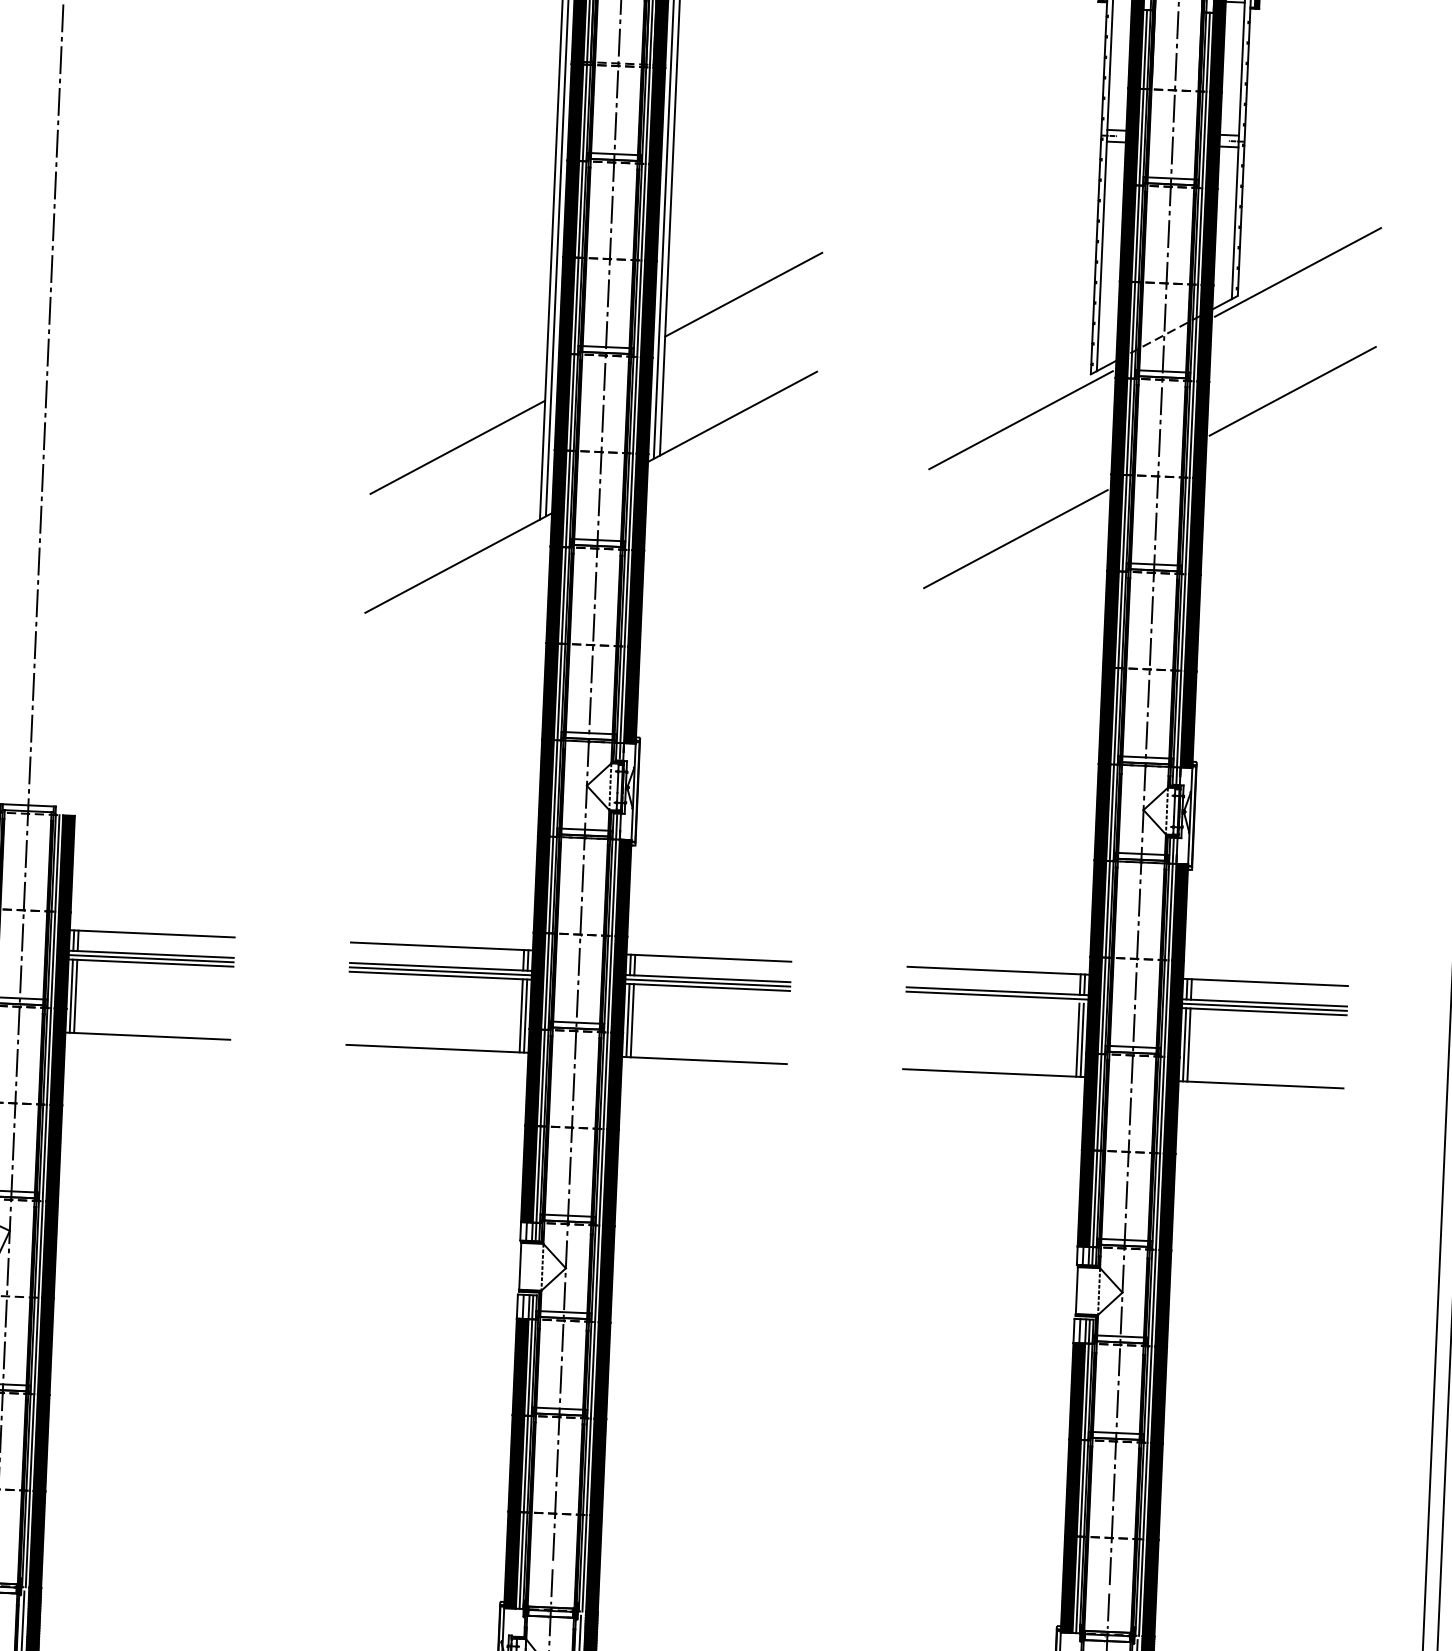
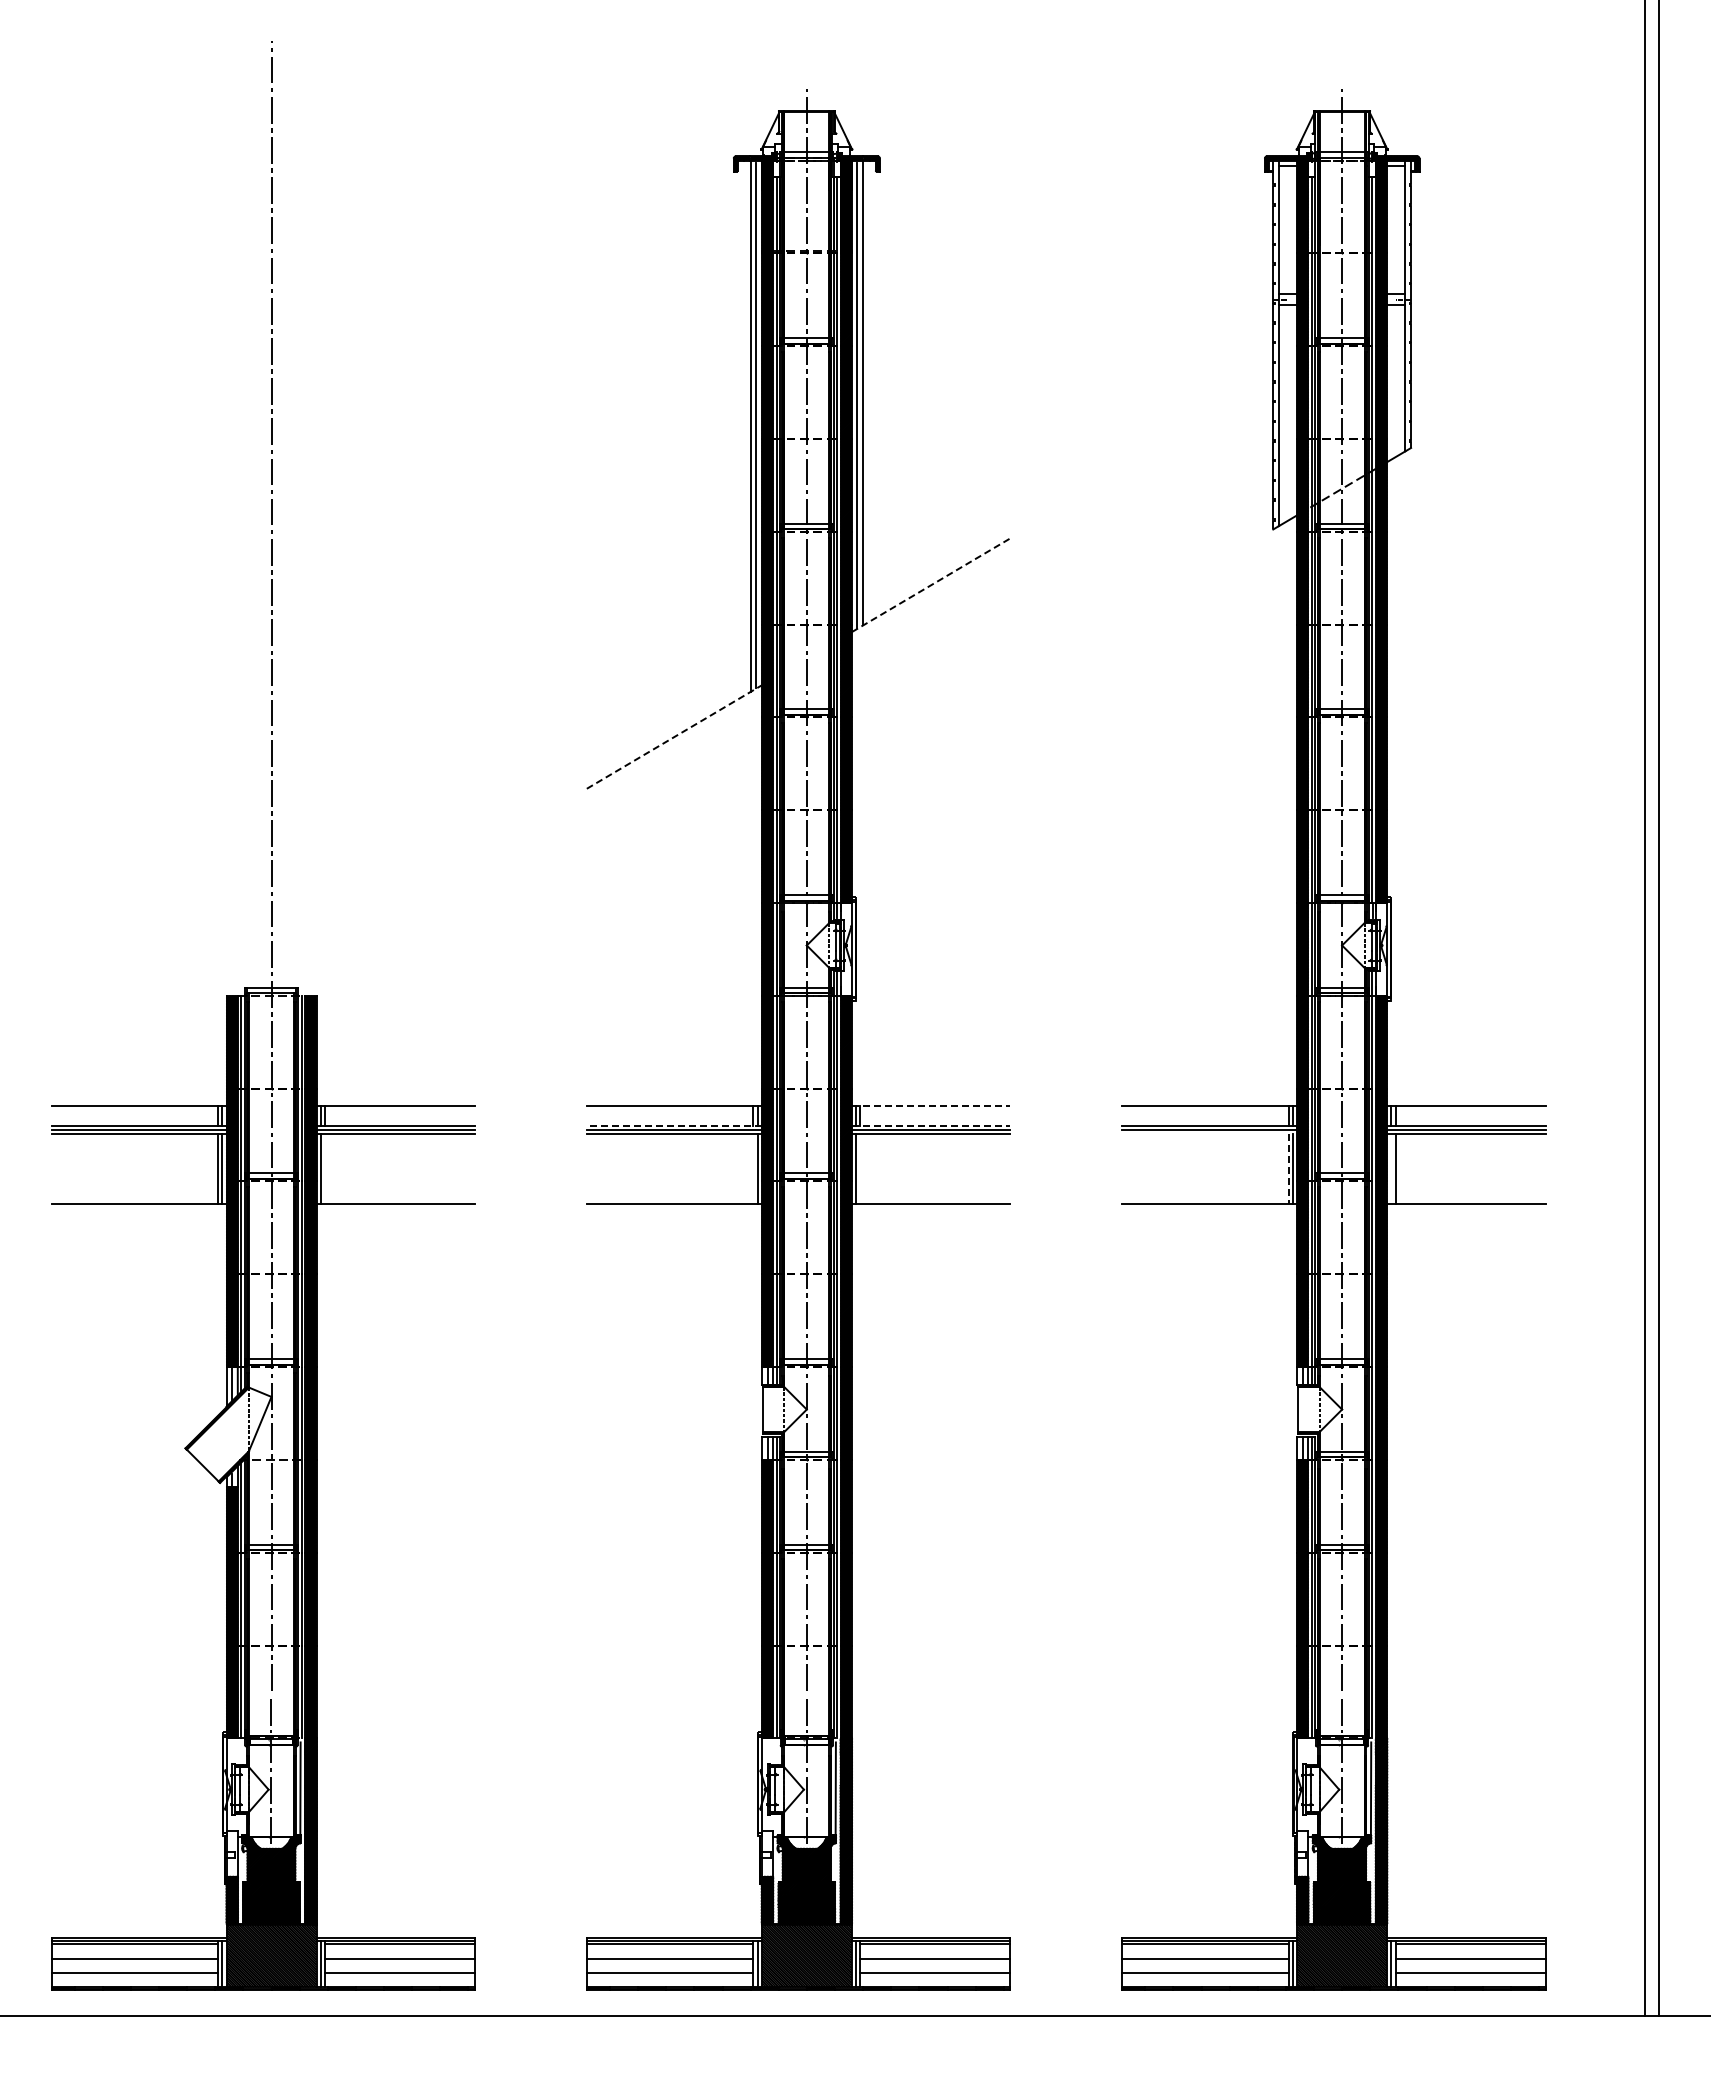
line: (1297, 271) -> (1467, 422), removed
line: (743, 294) -> (936, 467), removed
line: (1292, 391) -> (1467, 537), removed
line: (732, 417) -> (931, 585), solid -> dashed
line: (1021, 420) -> (1208, 576), removed
line: (457, 446) -> (668, 625), removed
line: (1016, 538) -> (1208, 690), removed
line: (458, 563) -> (674, 737), solid -> dashed
line: (709, 957) -> (931, 1105), solid -> dashed
line: (440, 966) -> (673, 1125), solid -> dashed
line: (708, 978) -> (931, 1125), solid -> dashed
line: (75, 995) -> (324, 1168), removed
line: (521, 1015) -> (753, 1168), removed
line: (632, 1020) -> (860, 1168), removed
line: (1077, 1040) -> (1288, 1169), solid -> dashed
line: (1184, 1044) -> (1391, 1168), removed

